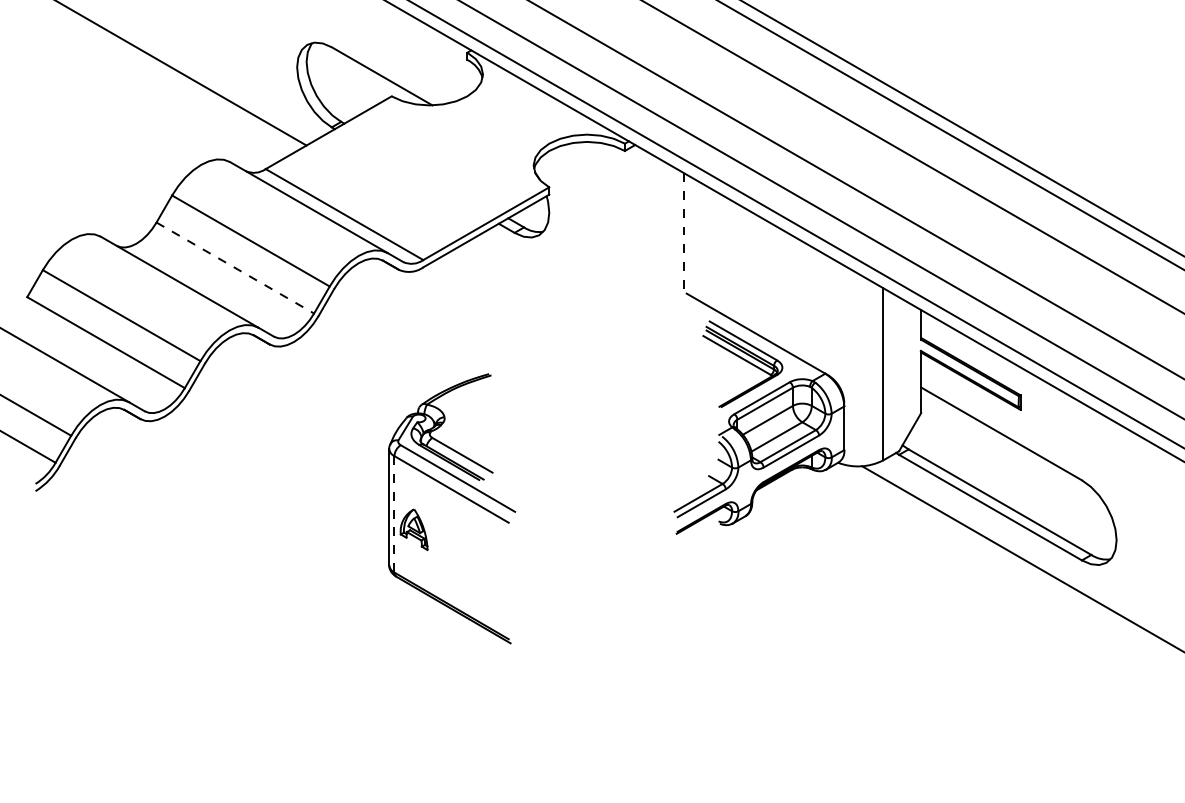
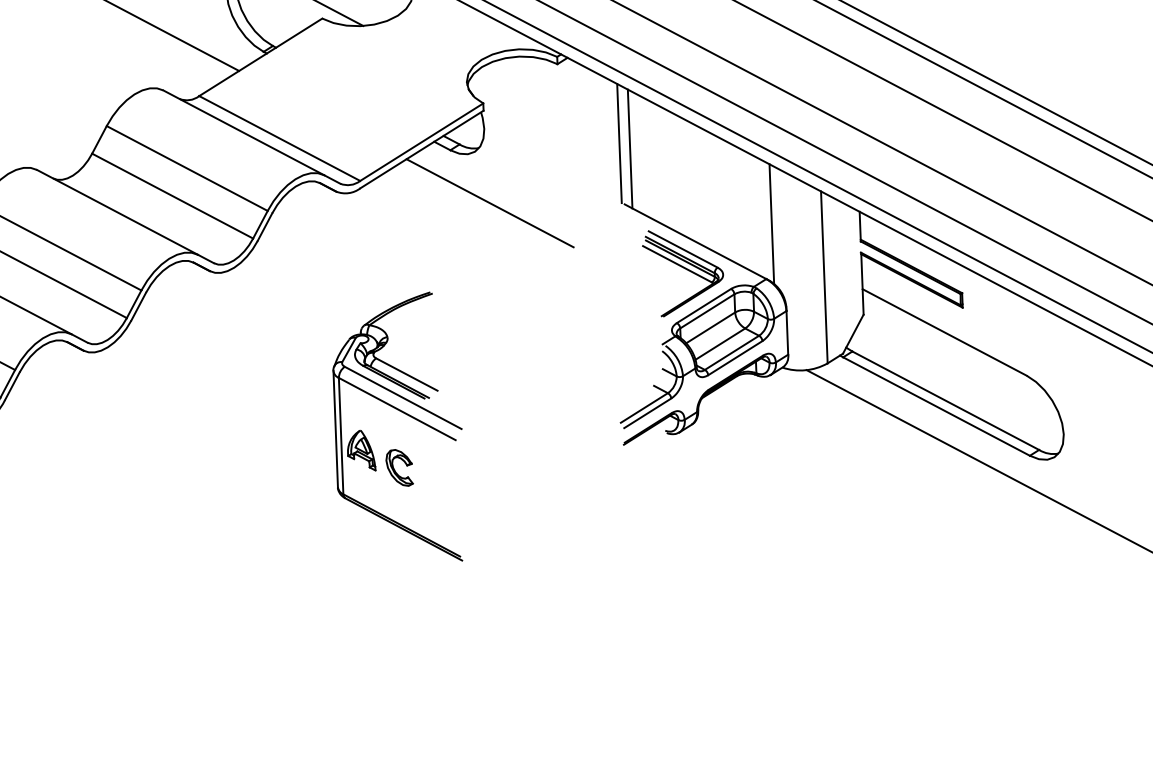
line: (683, 232) -> (619, 143), dashed -> solid
line: (694, 238) -> (630, 148), added
line: (235, 268) -> (172, 196), dashed -> solid
line: (552, 287) -> (490, 203), added
line: (832, 318) -> (771, 223), added
line: (394, 514) -> (341, 436), dashed -> solid
part: (451, 548) -> (399, 468), added

